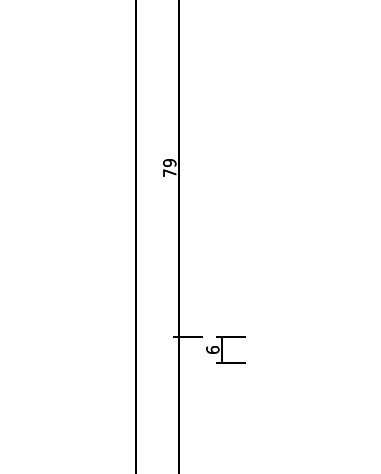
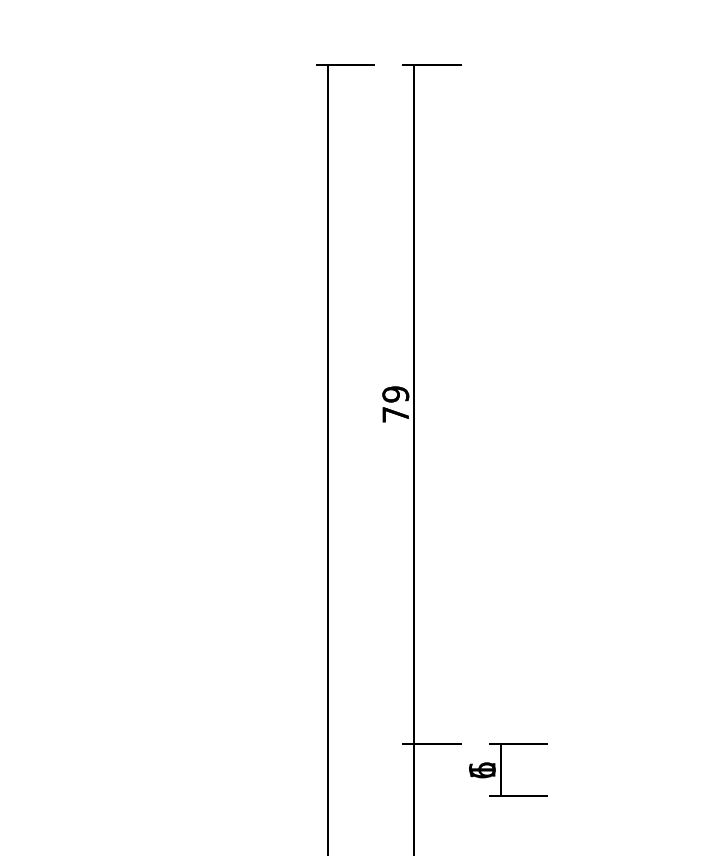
text: (212, 349) -> (481, 769), 6 -> 1

